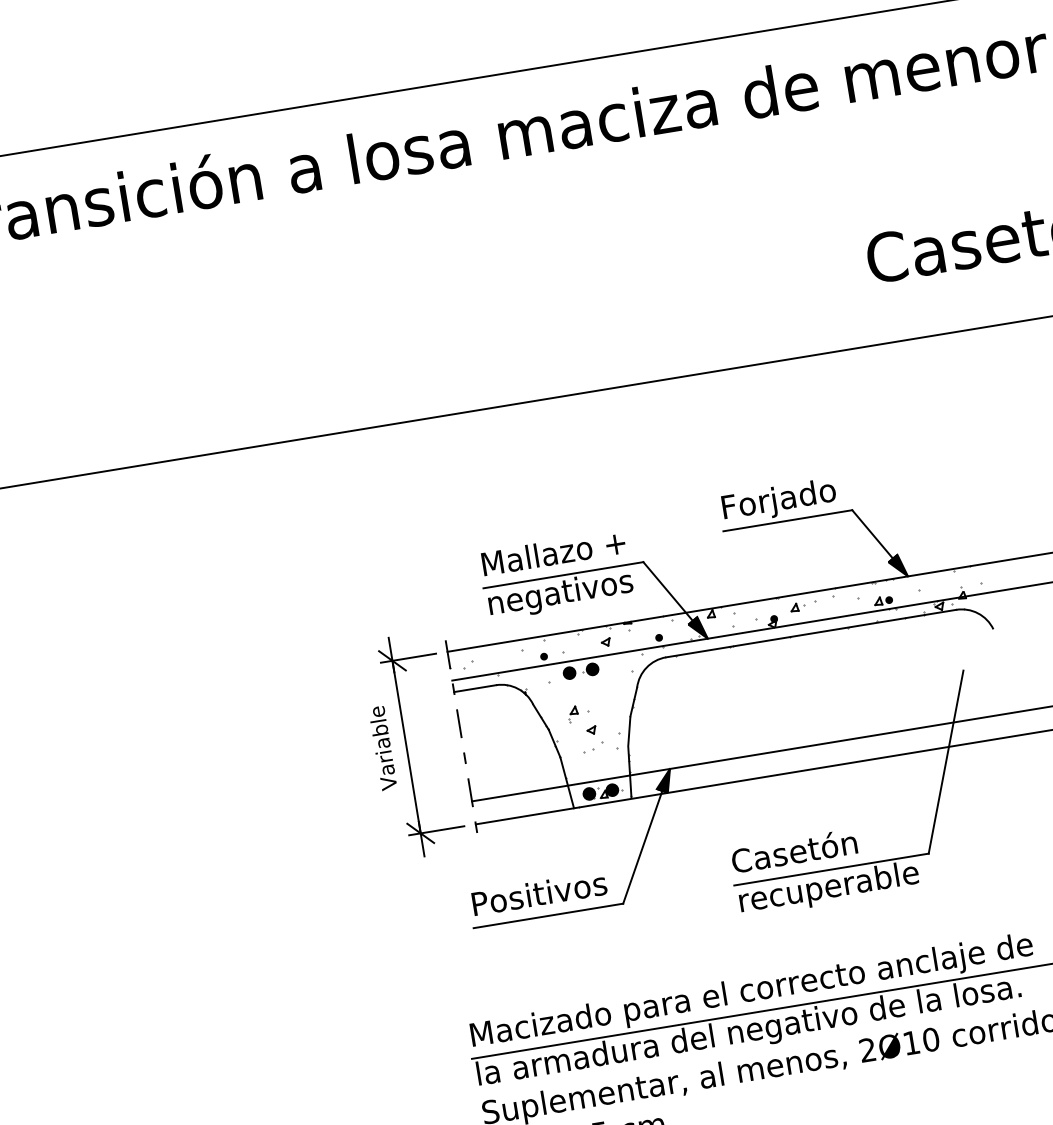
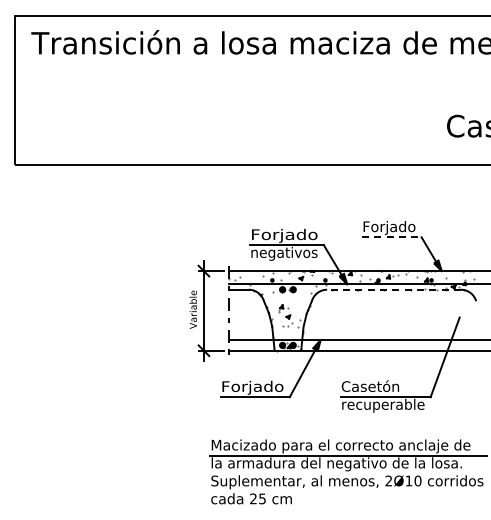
line: (787, 521) -> (391, 237), solid -> dashed
text: (554, 554) -> (284, 235), Mallazo + -> Forjado
line: (812, 632) -> (394, 289), solid -> dashed
text: (539, 895) -> (252, 387), Positivos -> Forjado

